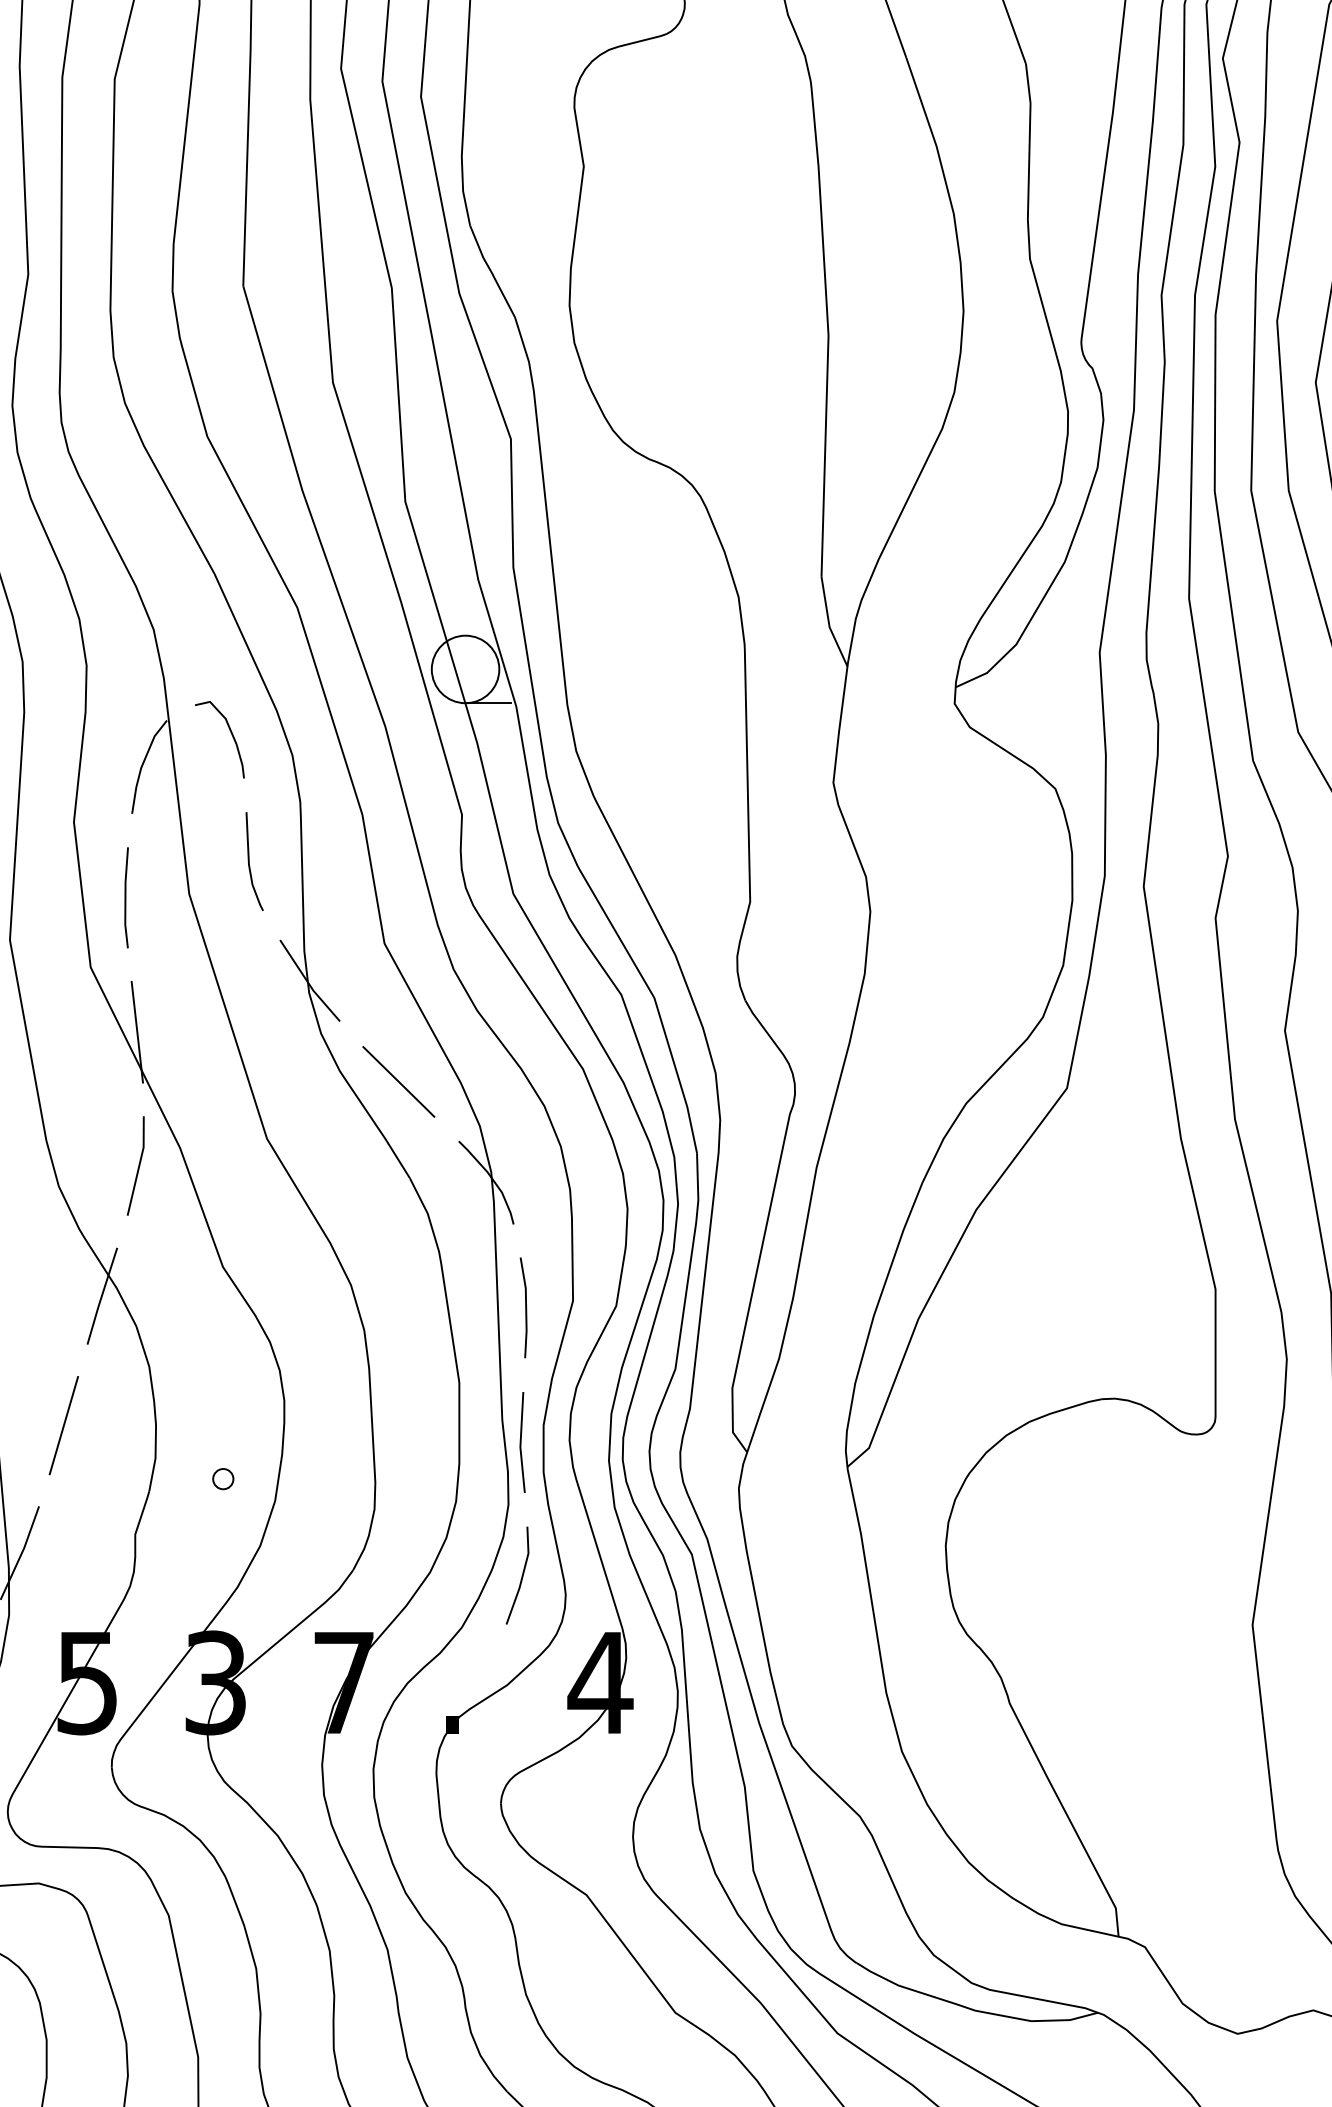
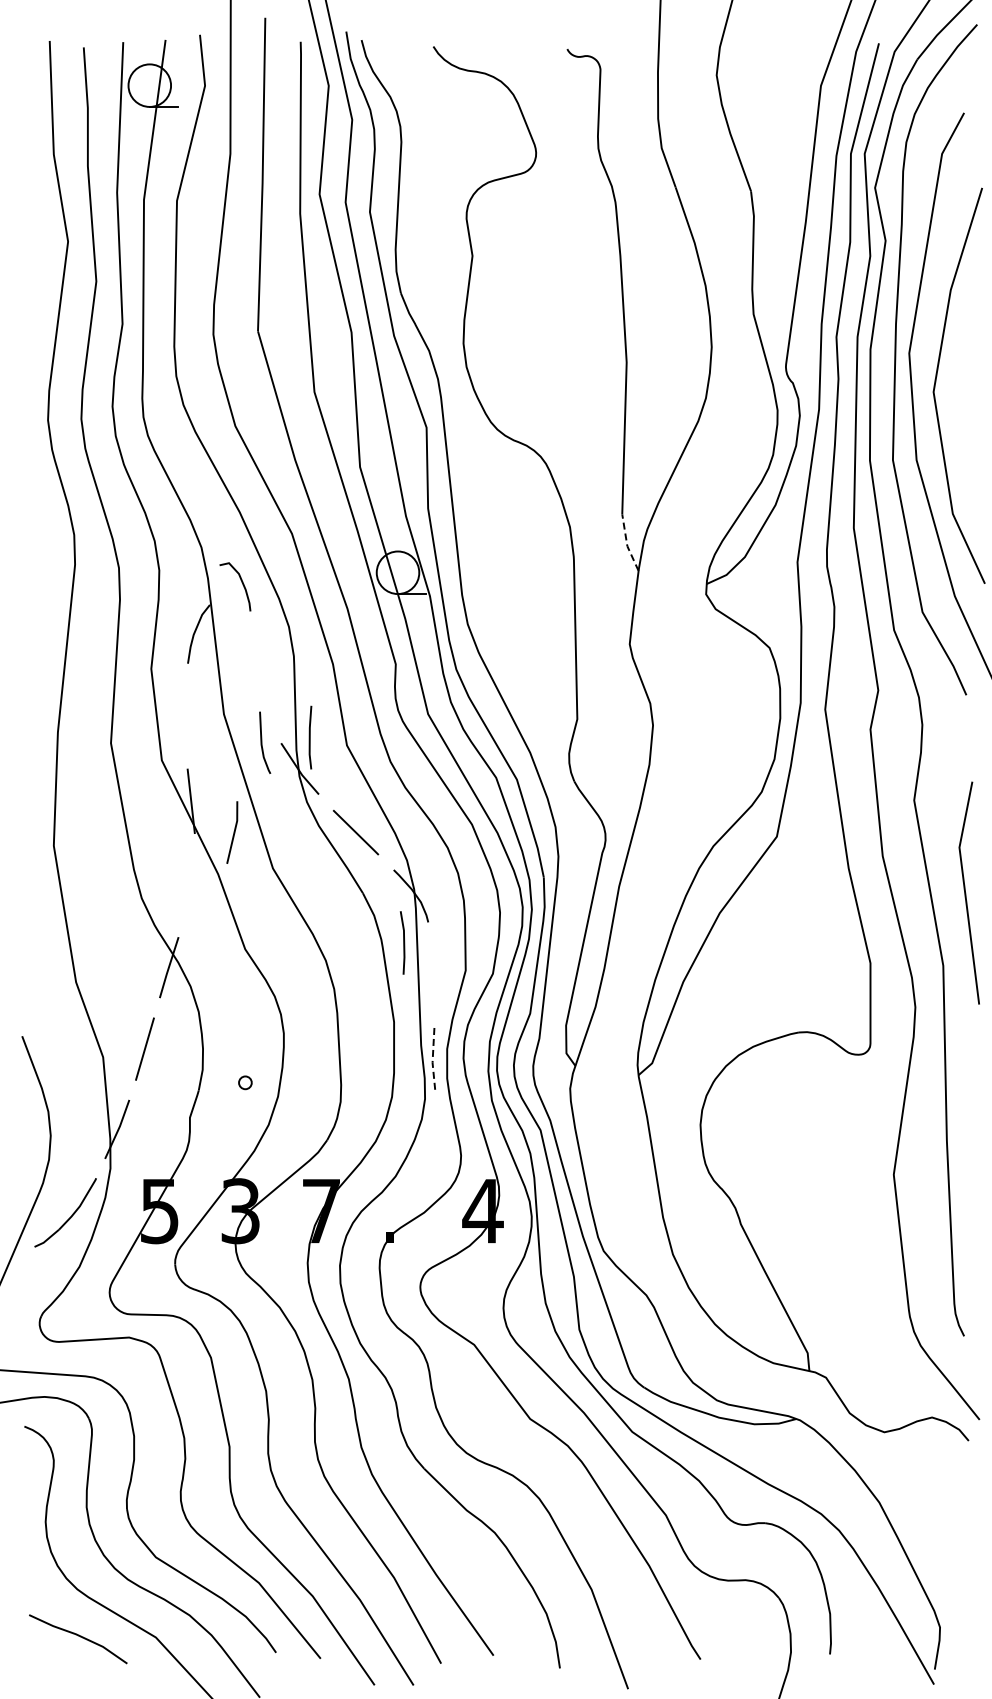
line: (829, 624) -> (627, 544), solid -> dashed
curve: (231, 737) -> (242, 585), moved
line: (250, 861) -> (262, 742), moved
line: (126, 897) -> (310, 737), moved
line: (137, 1165) -> (233, 832), moved
line: (525, 1307) -> (403, 942), moved
line: (520, 1443) -> (432, 1060), solid -> dashed
line: (520, 1577) -> (432, 1144), removed

